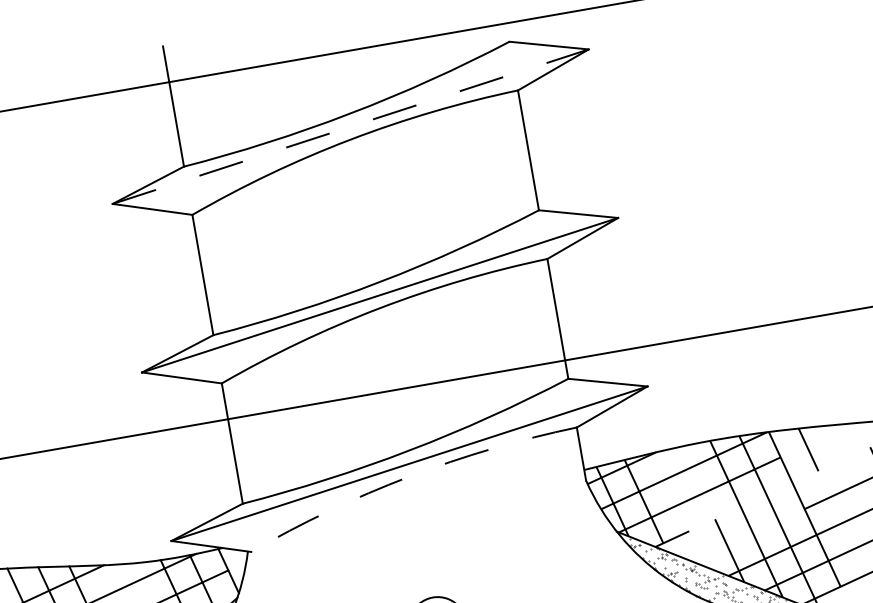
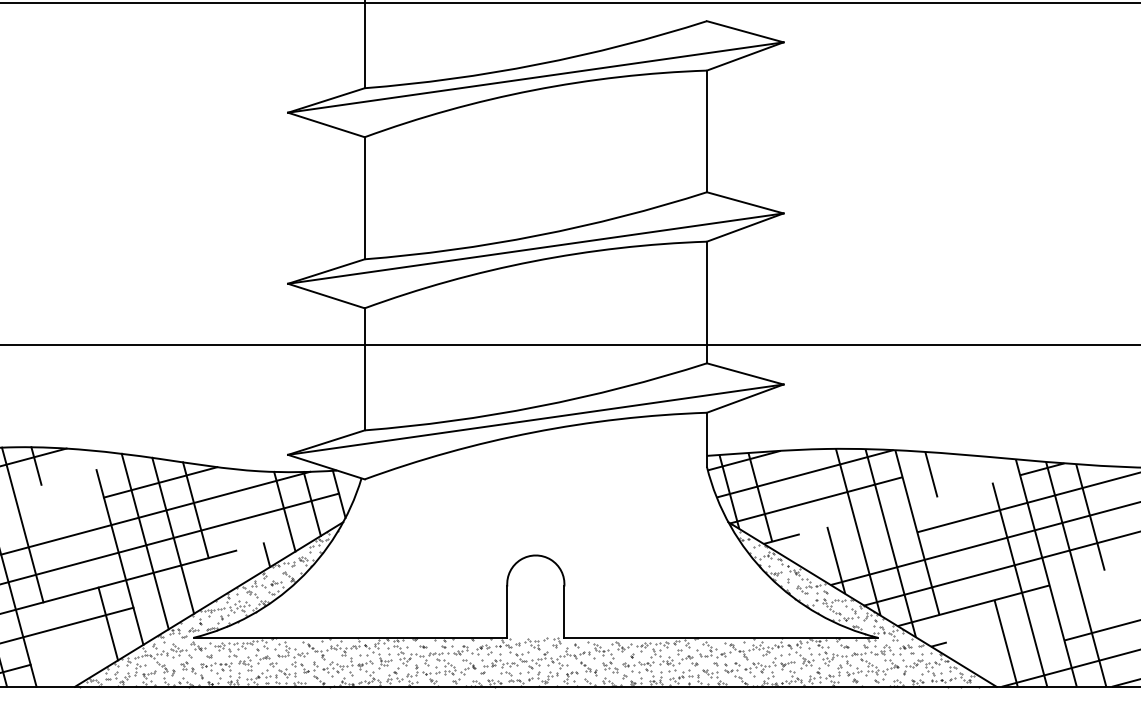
line: (351, 126) -> (536, 77), dashed -> solid
arc: (409, 476) -> (533, 432), dashed -> solid

